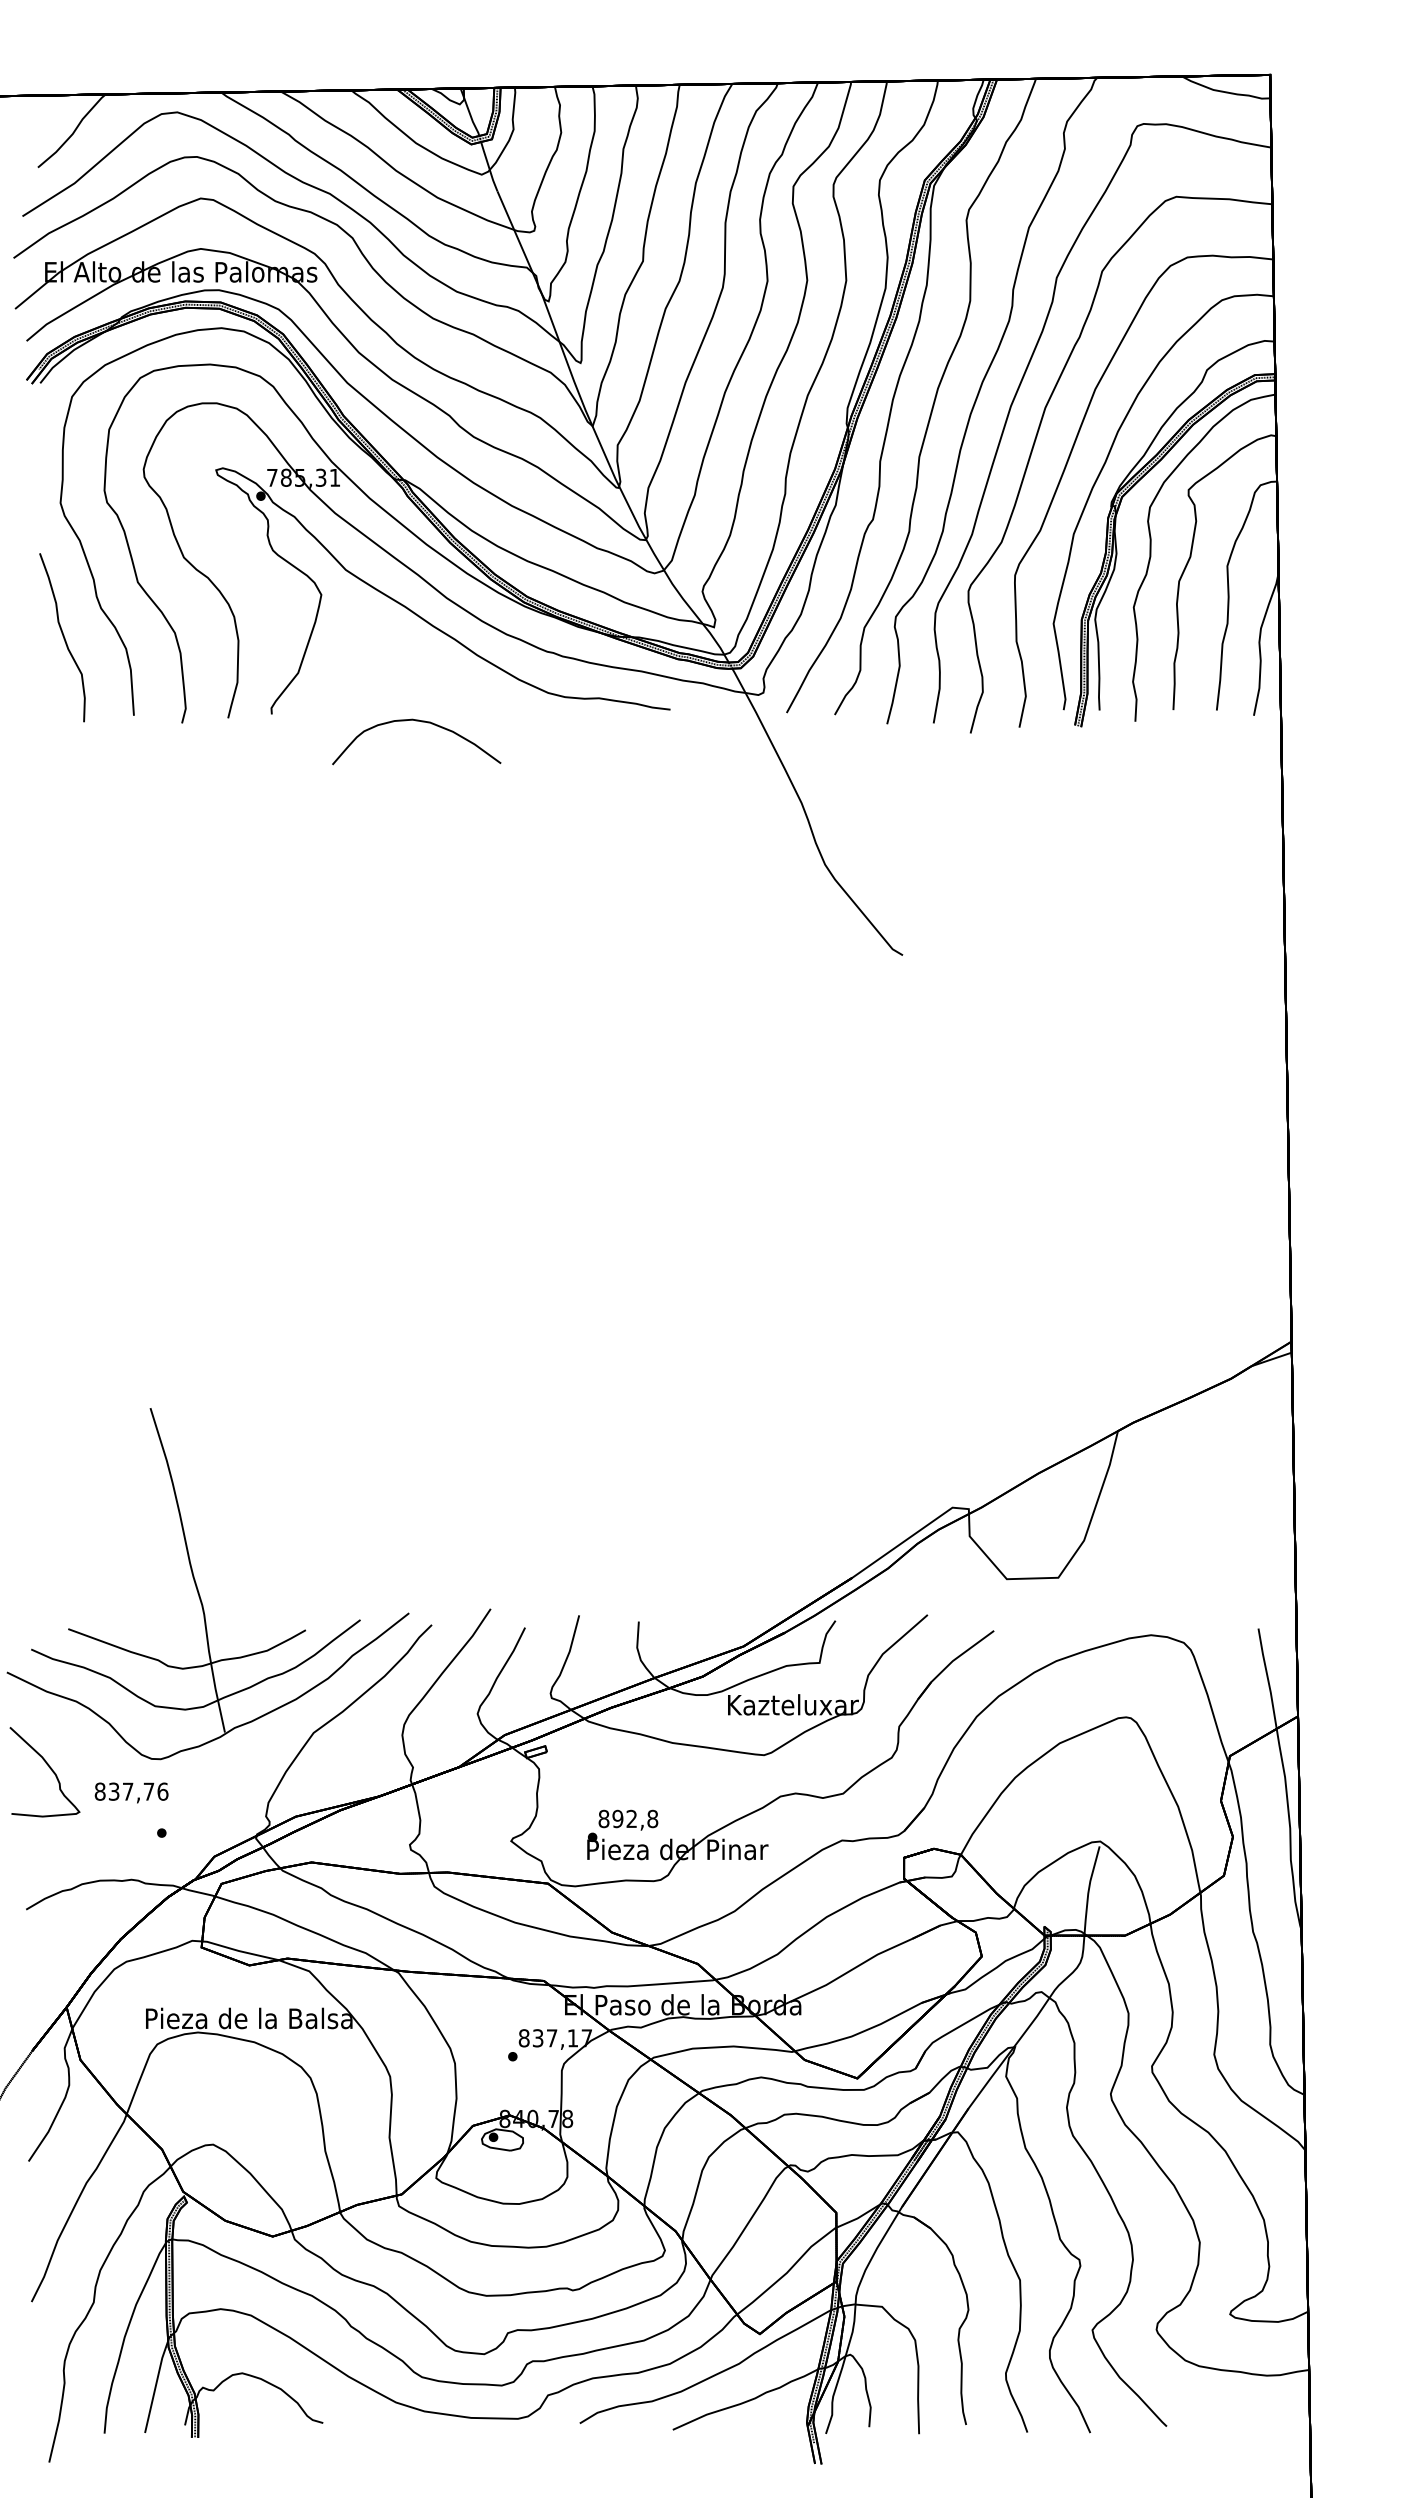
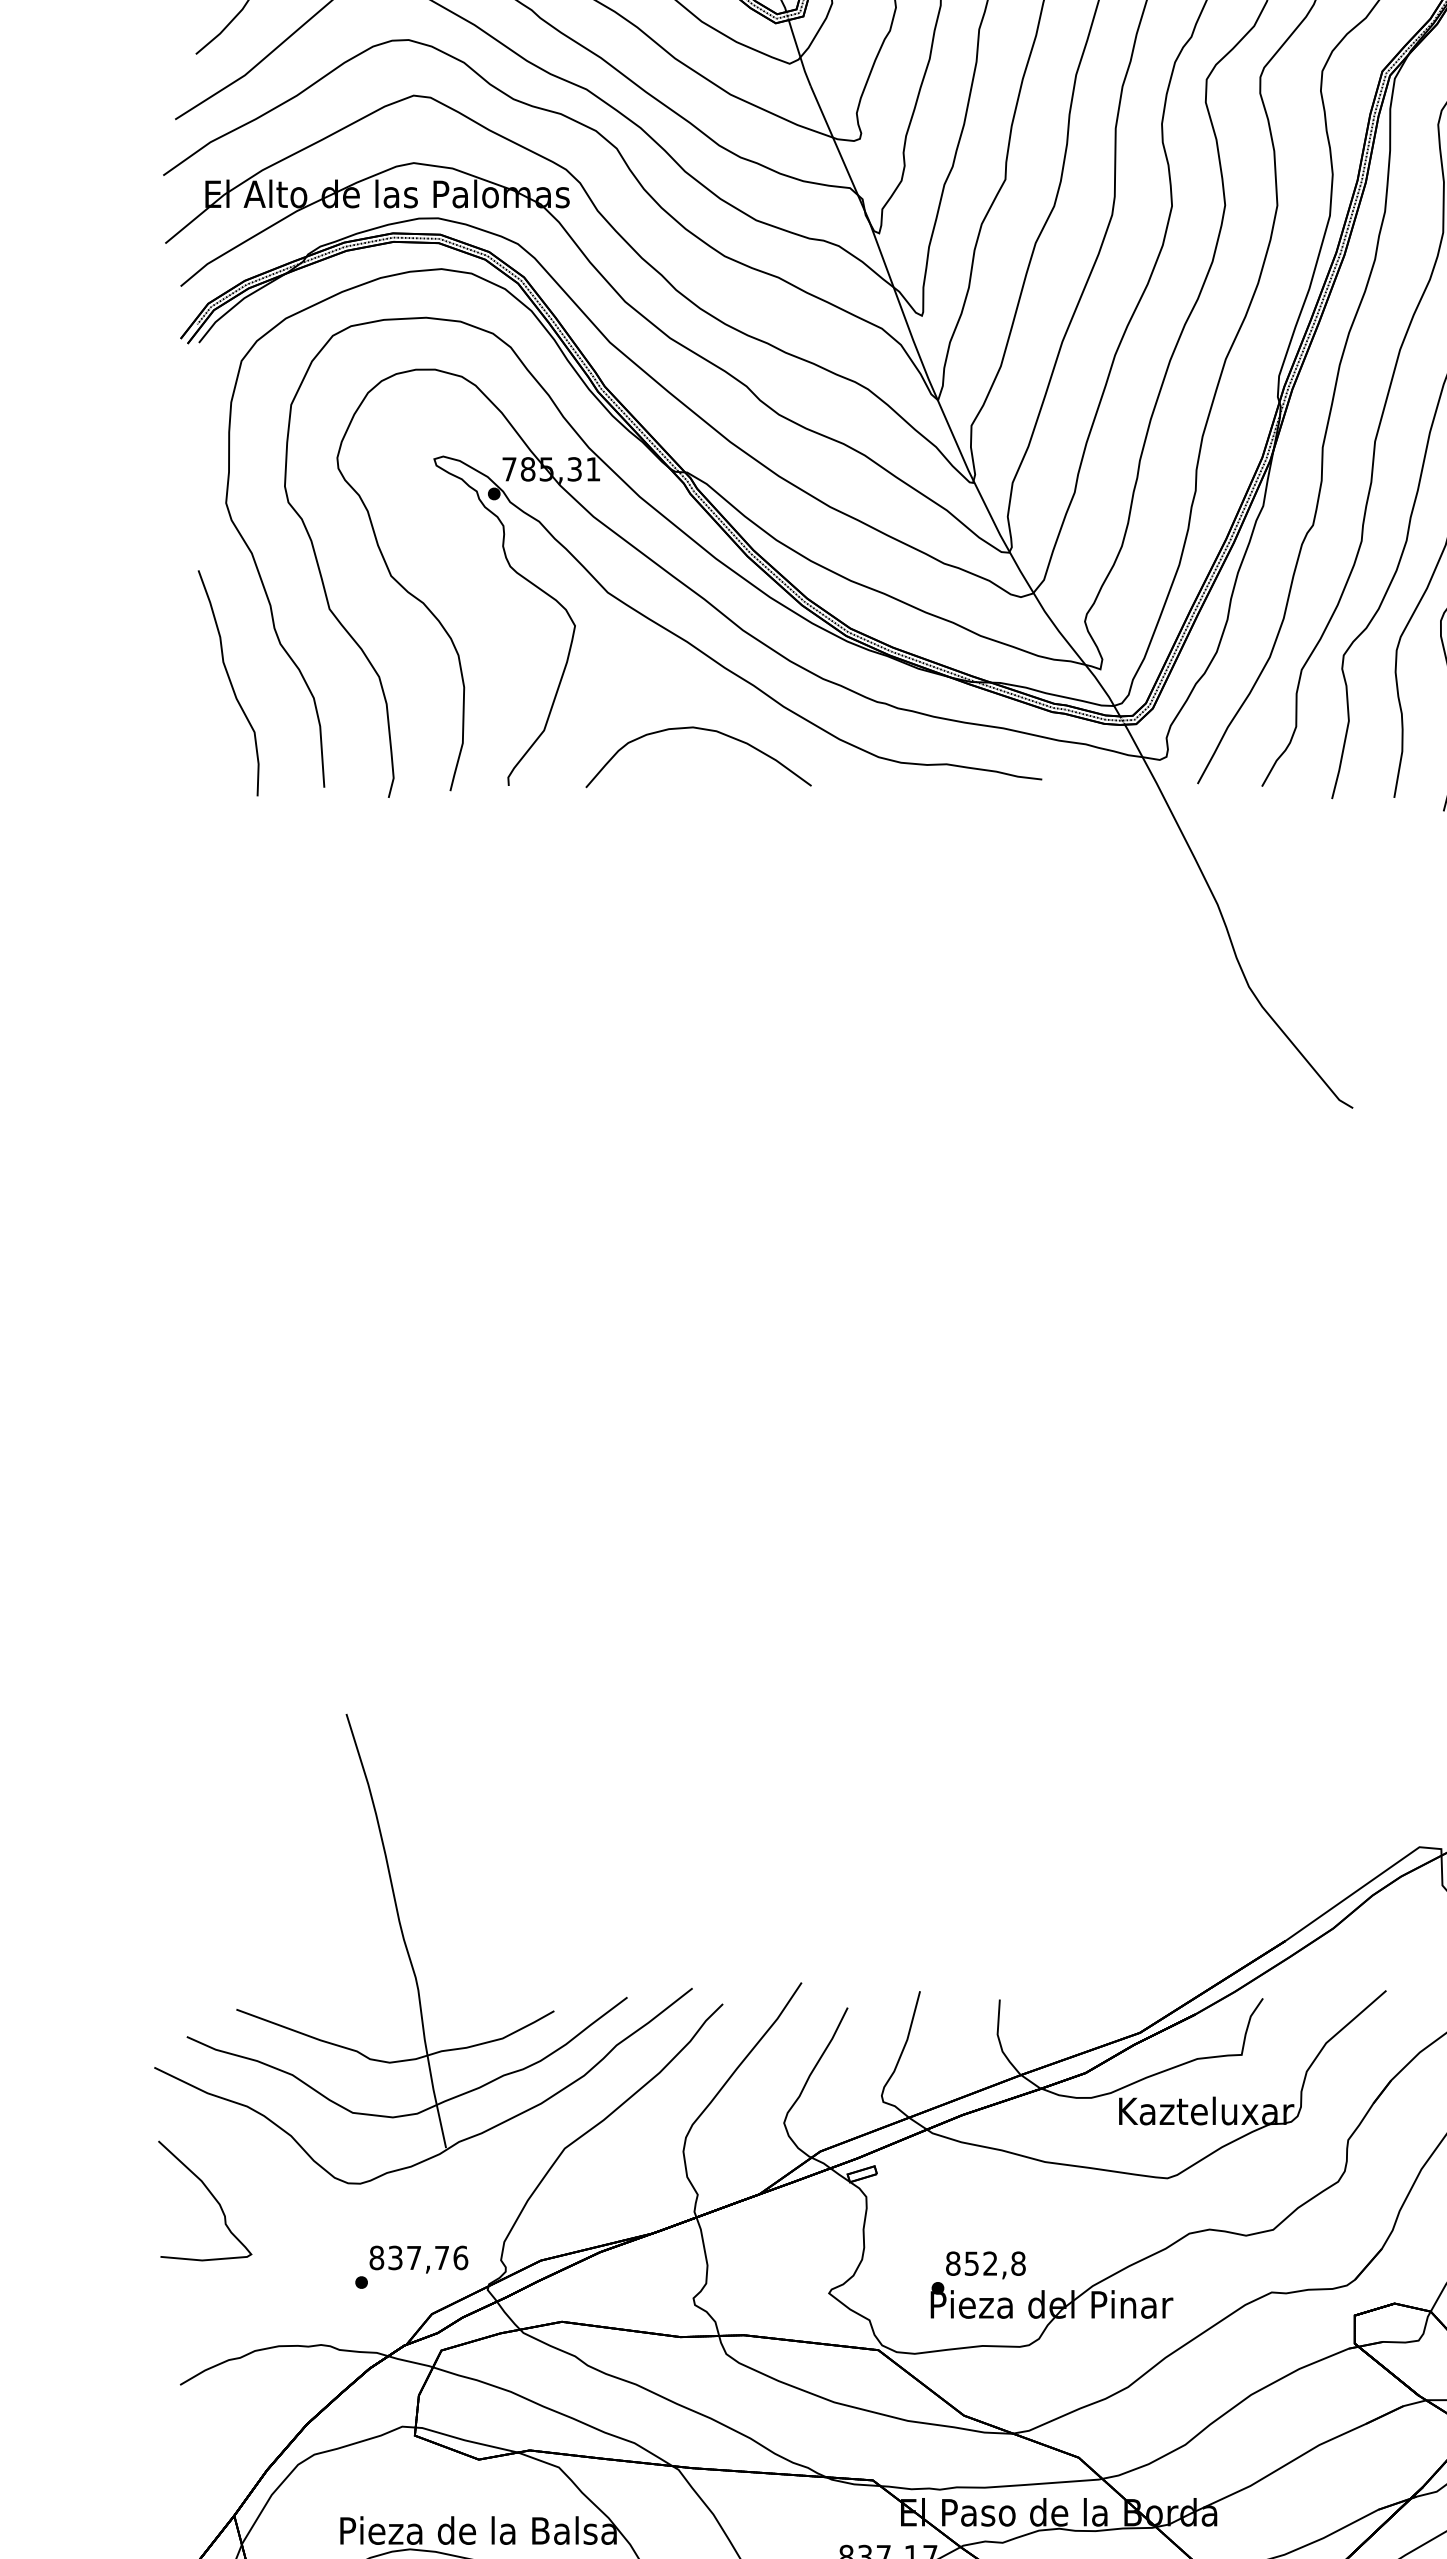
curve: (421, 722) -> (705, 731), moved
text: (131, 1792) -> (418, 2259), moved
text: (617, 1818) -> (971, 2263), 892,8 -> 852,8

